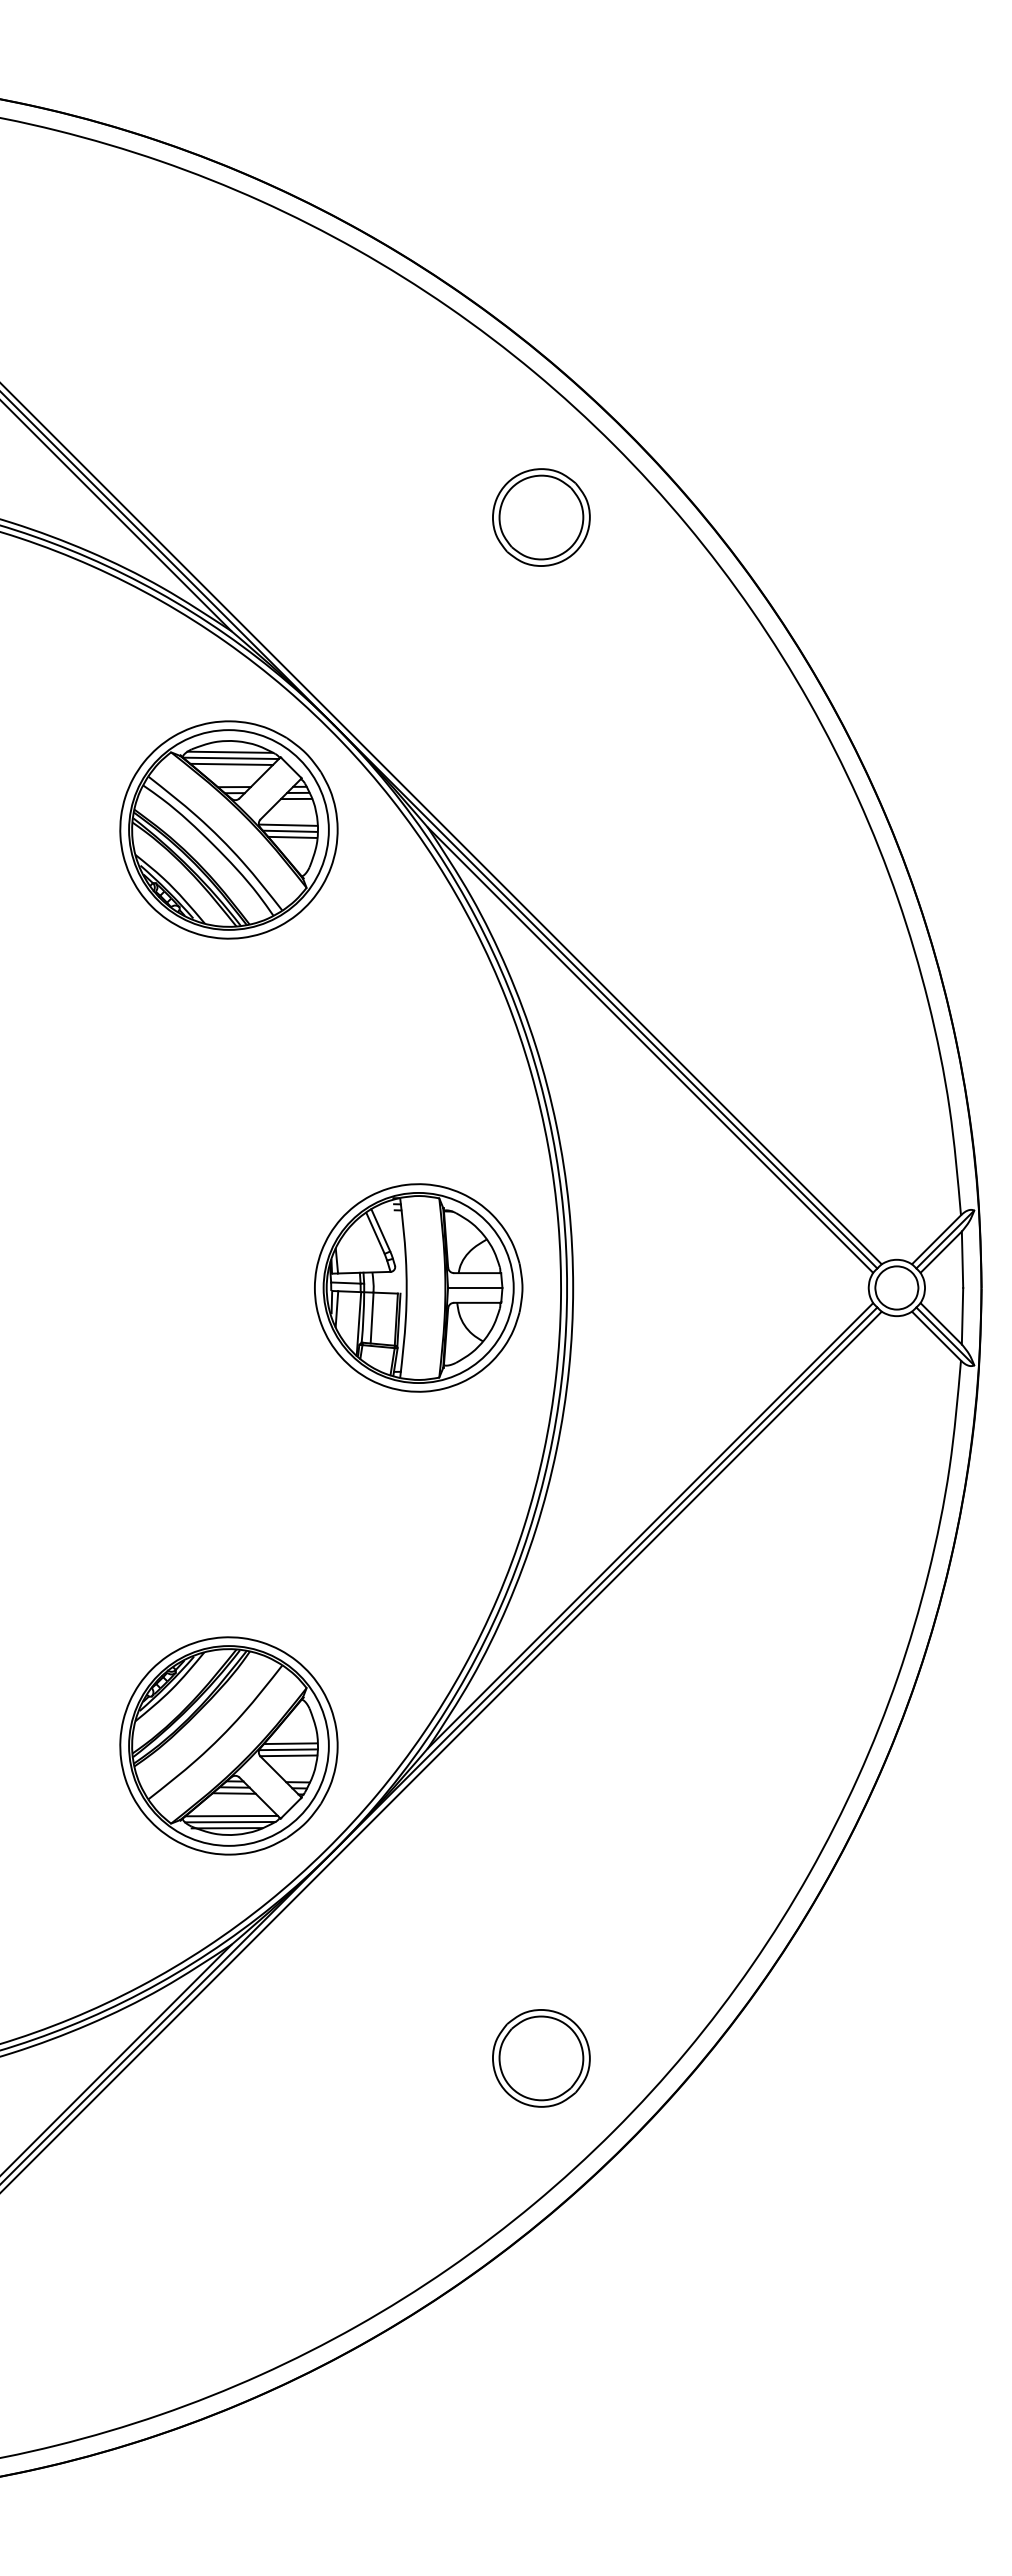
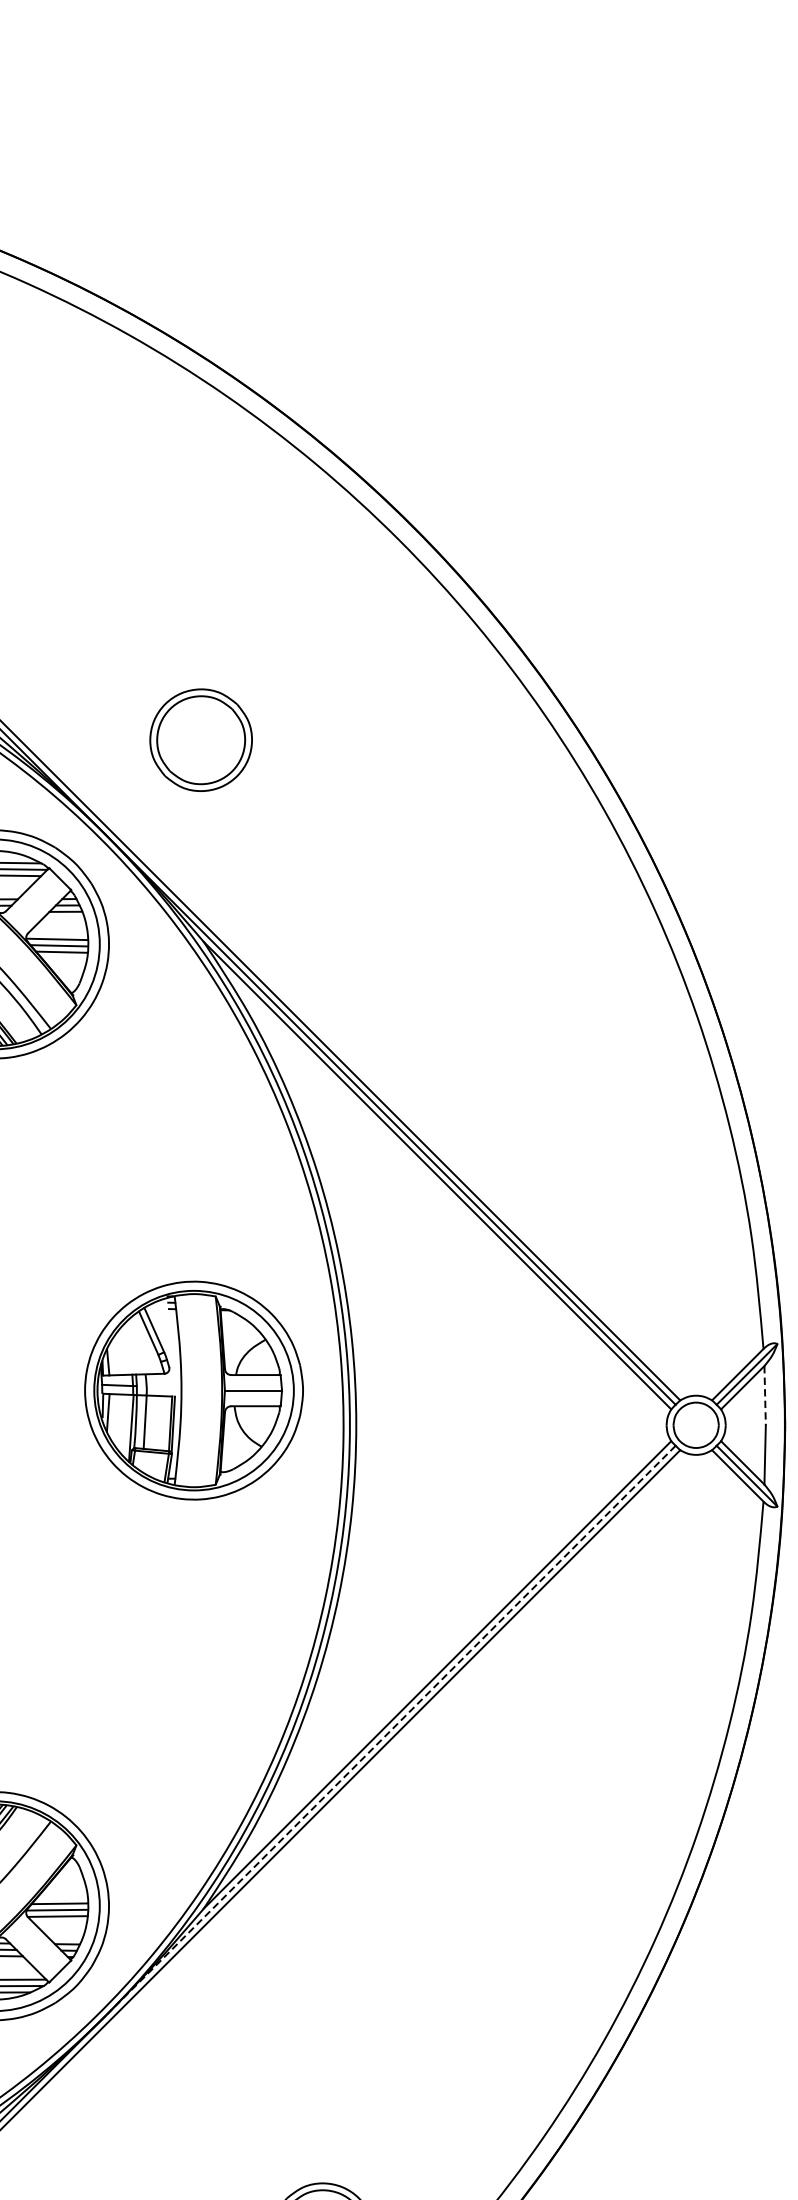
part: (541, 517) -> (201, 740), moved
line: (962, 1260) -> (765, 1396), solid -> dashed
part: (418, 1287) -> (193, 1390), moved
line: (605, 1579) -> (390, 1731), solid -> dashed

